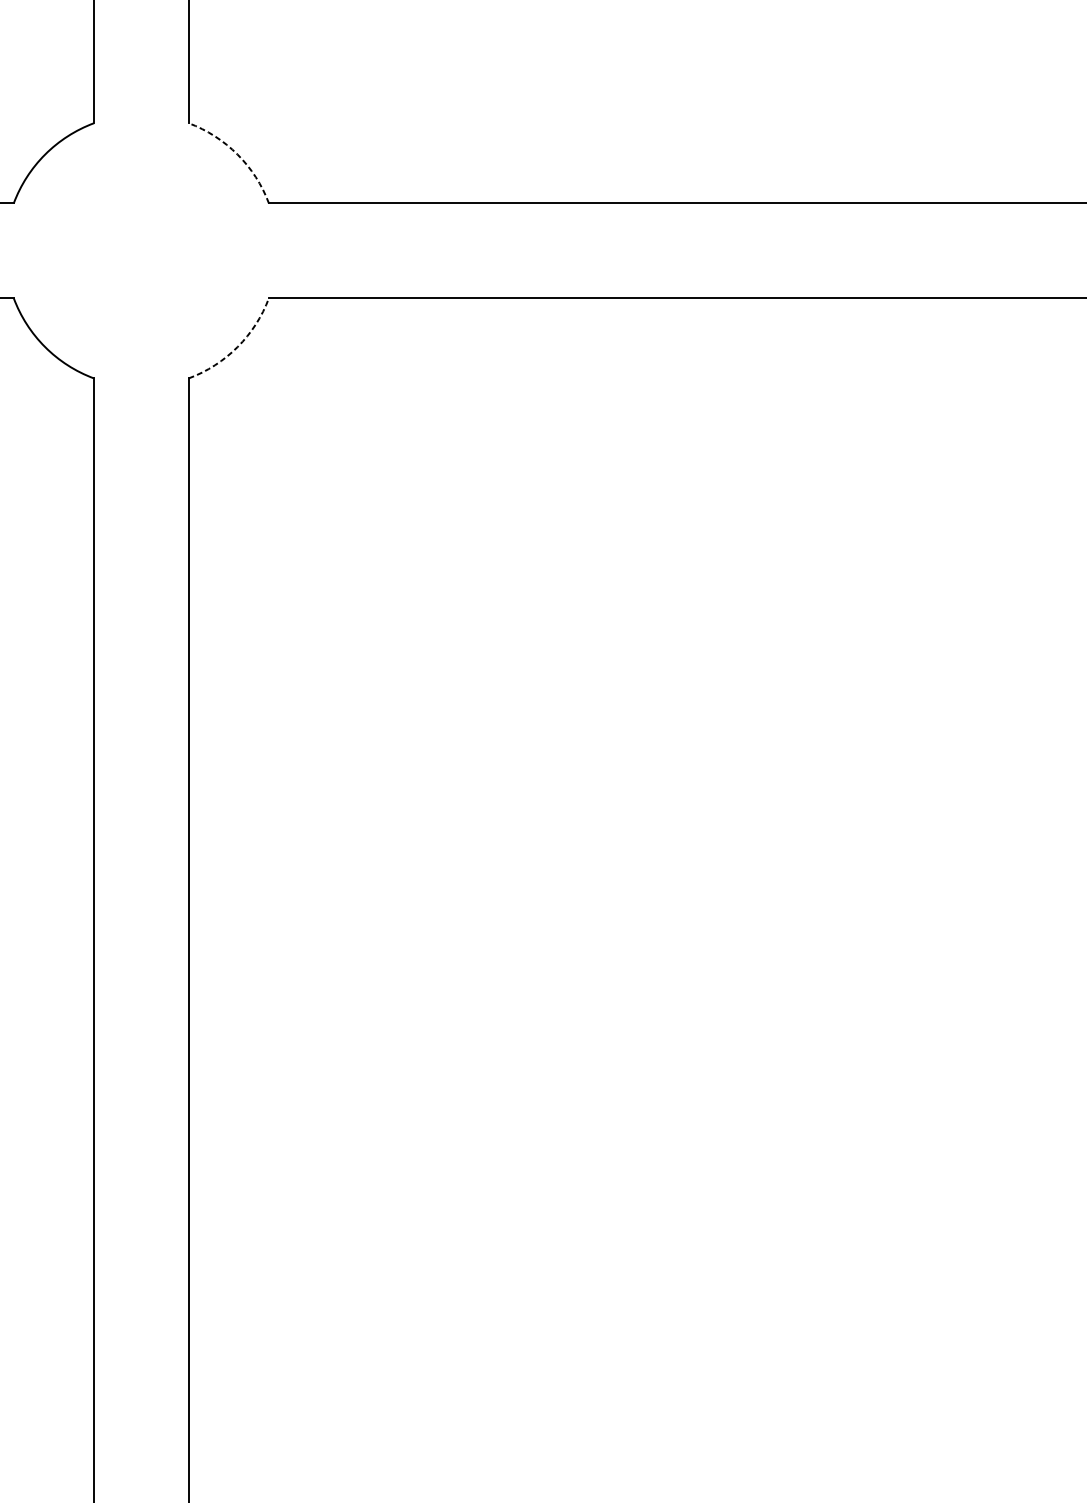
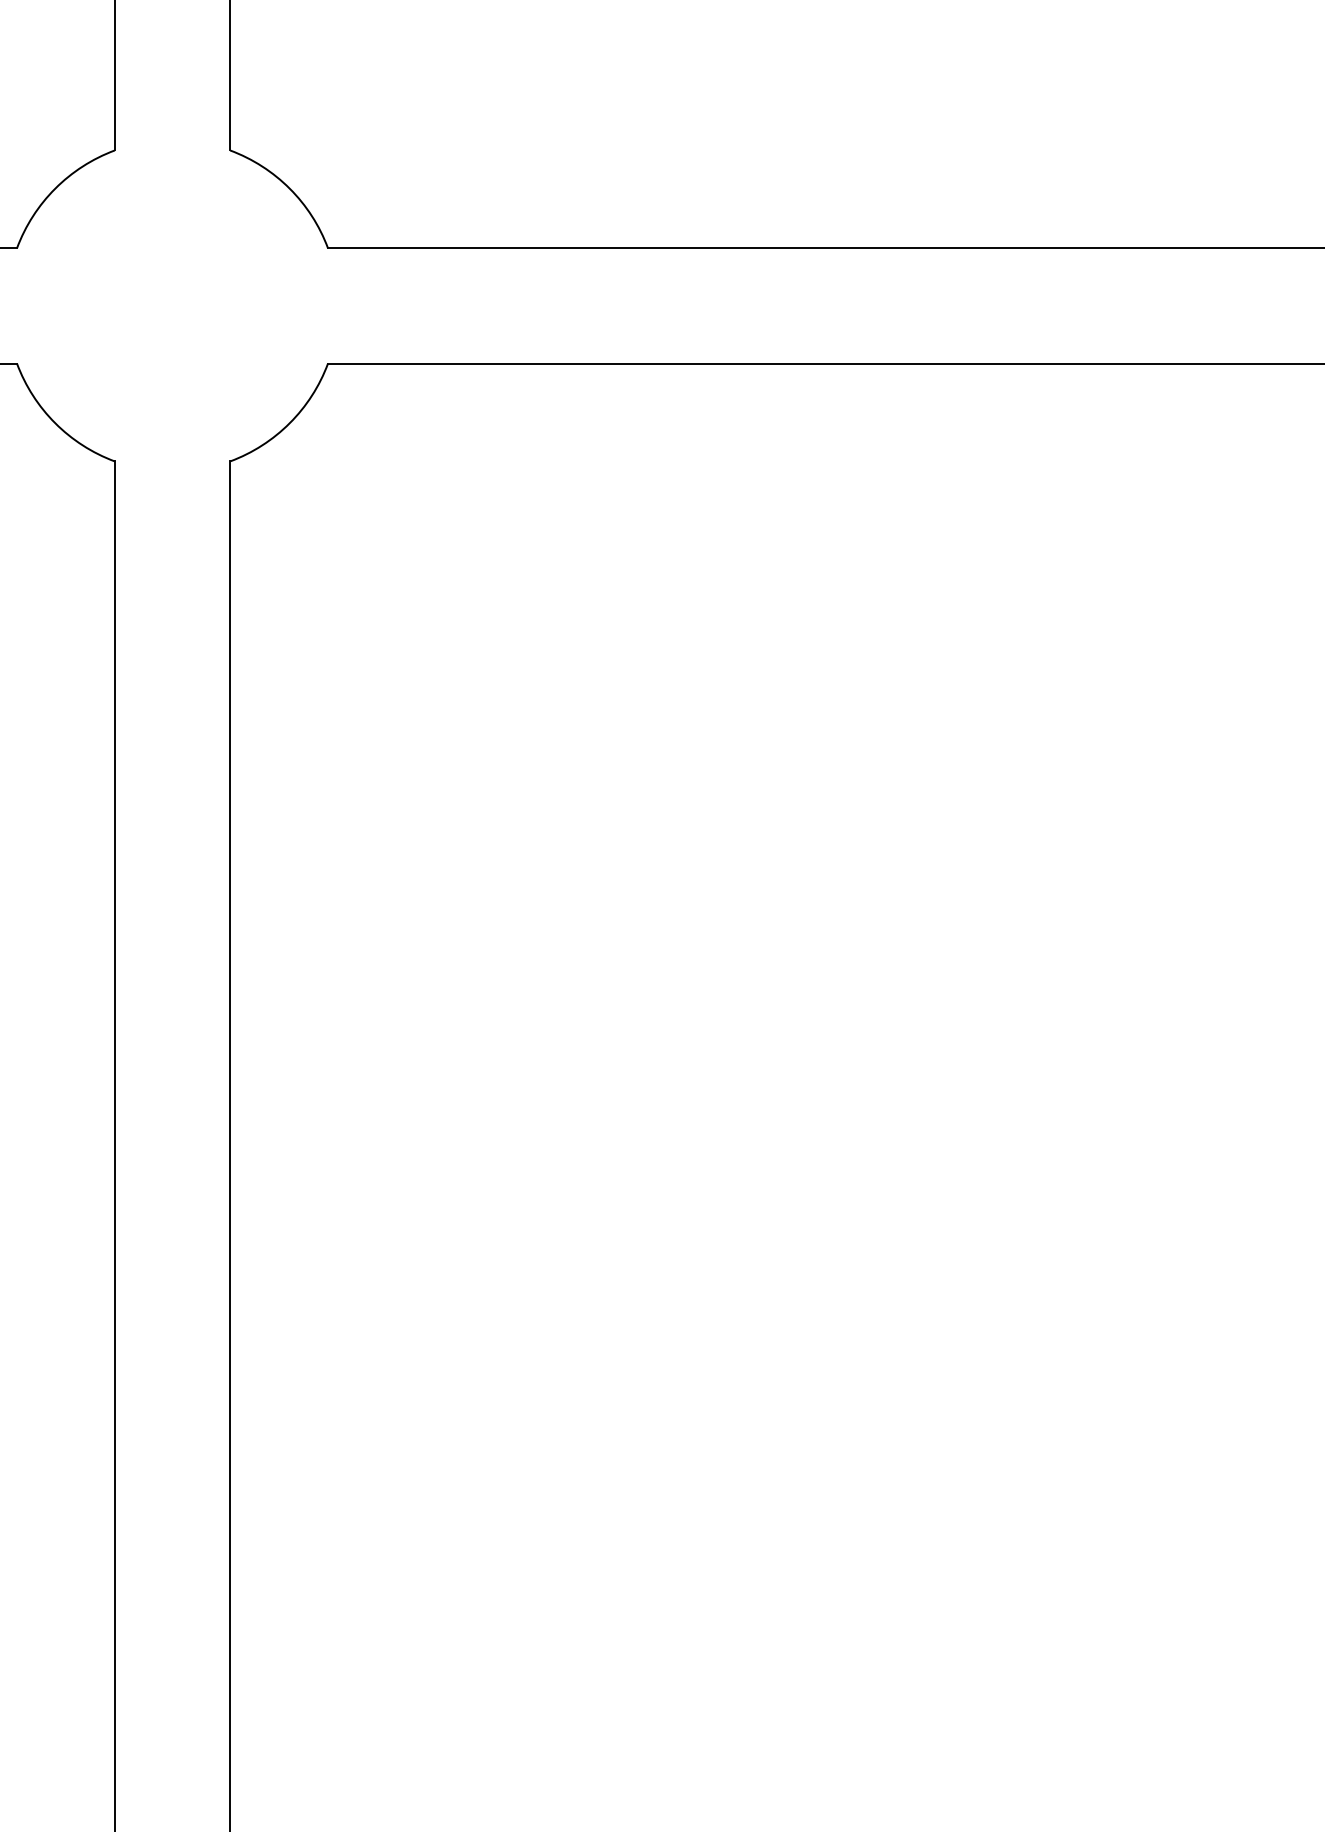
arc: (237, 154) -> (289, 188), dashed -> solid
arc: (237, 347) -> (289, 423), dashed -> solid

